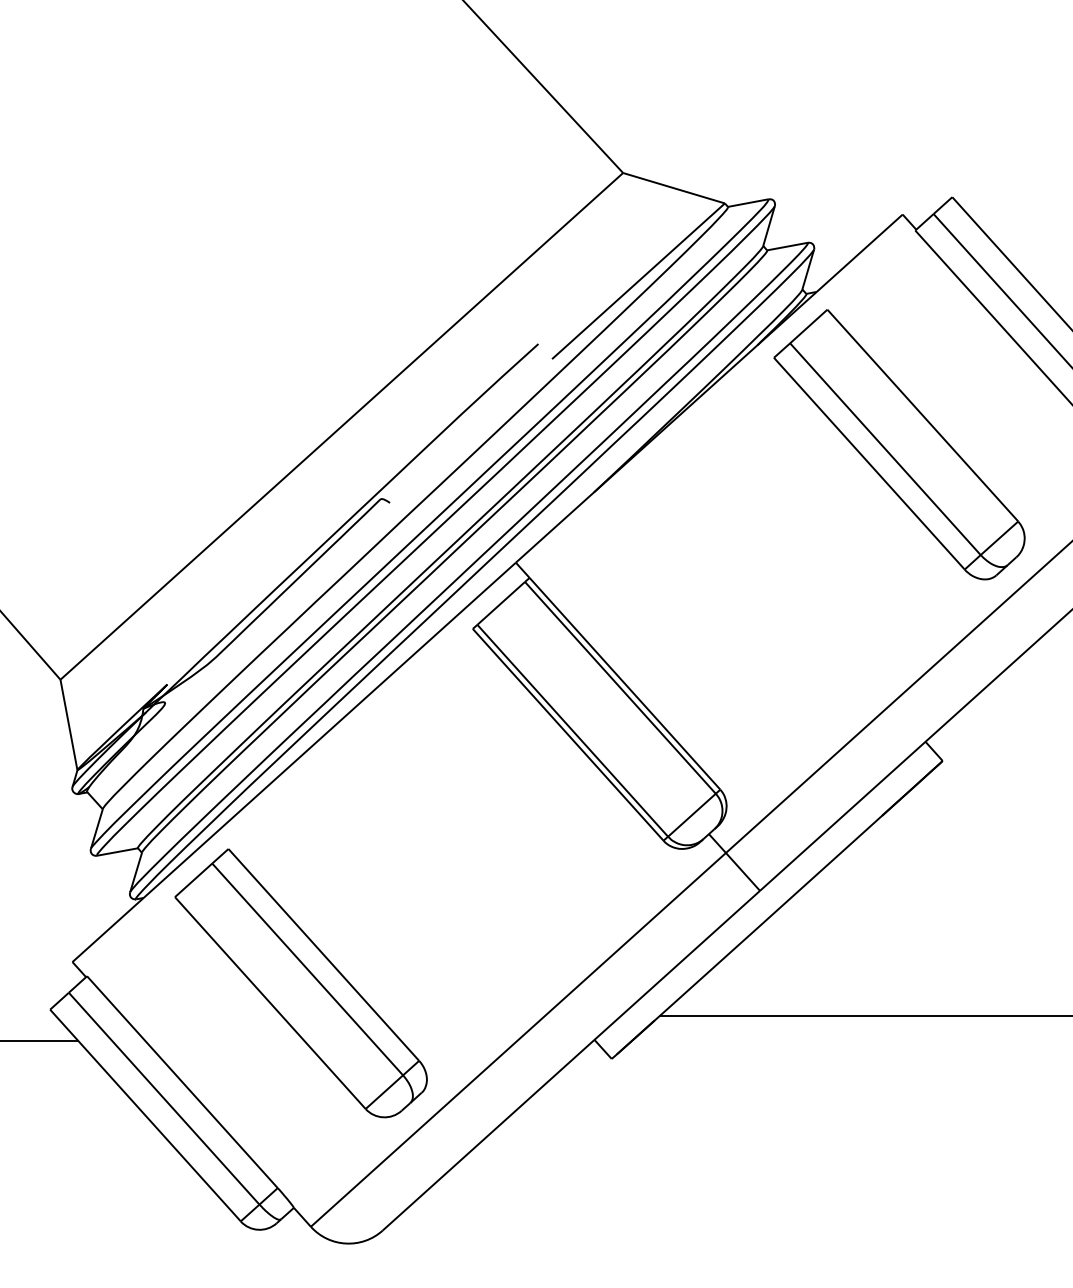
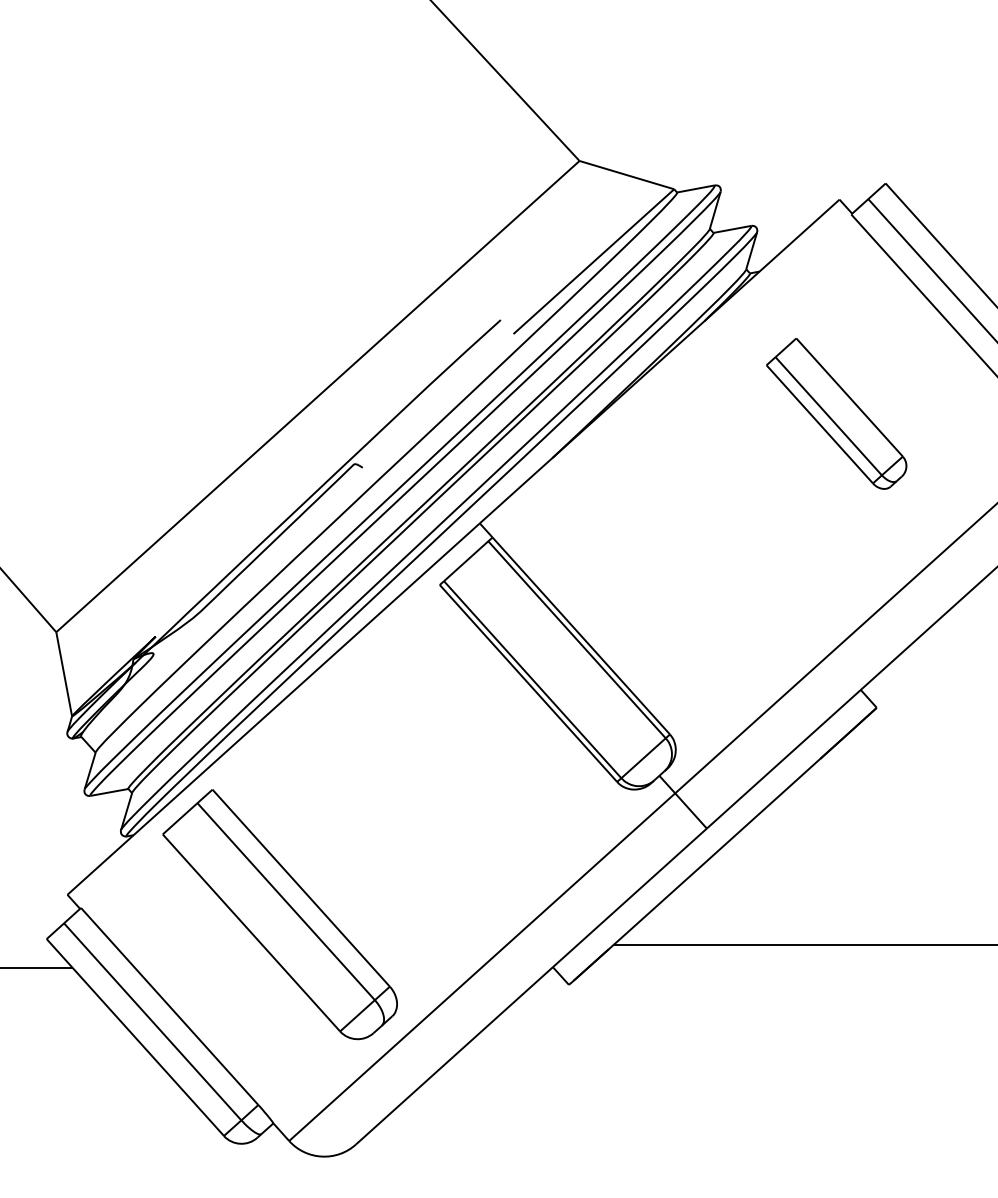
part: (899, 444) -> (836, 413), size x0.6

